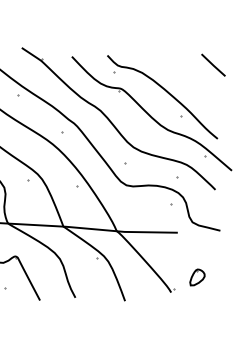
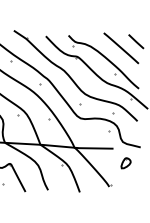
line: (190, 75) -> (121, 48), added
part: (196, 277) -> (125, 163), moved

